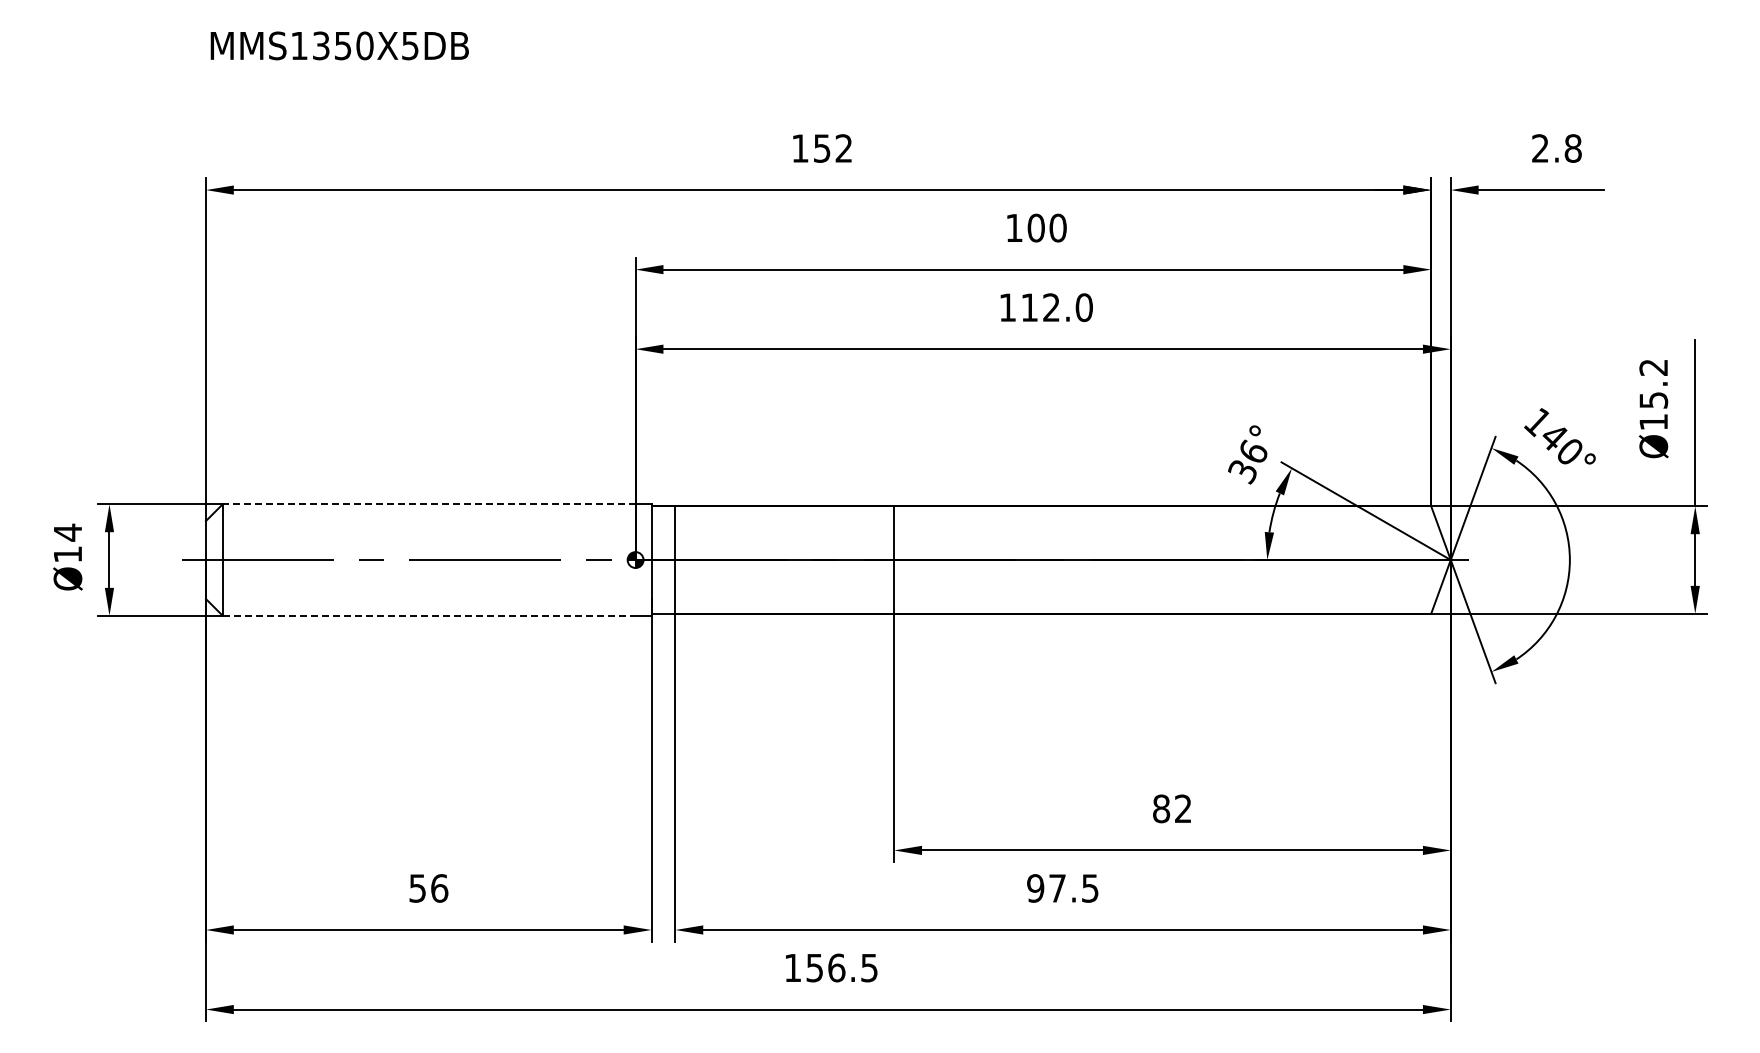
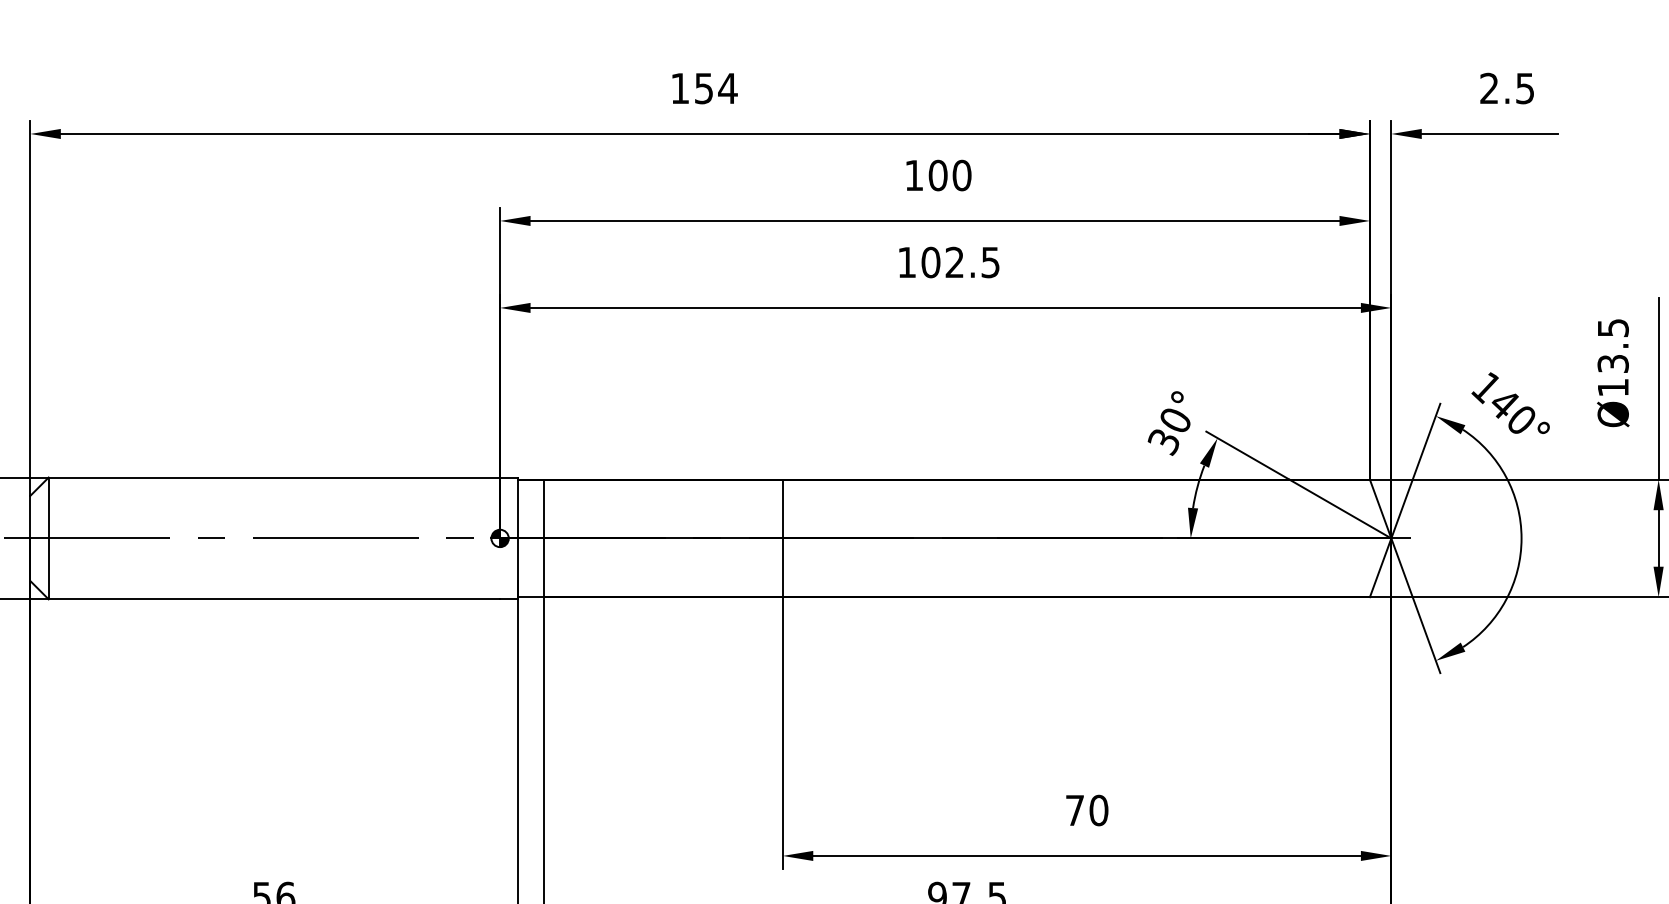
text: (843, 148) -> (727, 88), 152 -> 154
text: (1572, 148) -> (1524, 88), 2.8 -> 2.5
text: (1056, 307) -> (960, 262), 112.0 -> 102.5
text: (1653, 383) -> (1612, 345), Ø15.2 -> Ø13.5
text: (1253, 450) -> (1175, 418), 36° -> 30°
line: (428, 504) -> (273, 477), dashed -> solid
line: (429, 615) -> (274, 599), dashed -> solid
text: (1172, 808) -> (1087, 810), 82 -> 70

